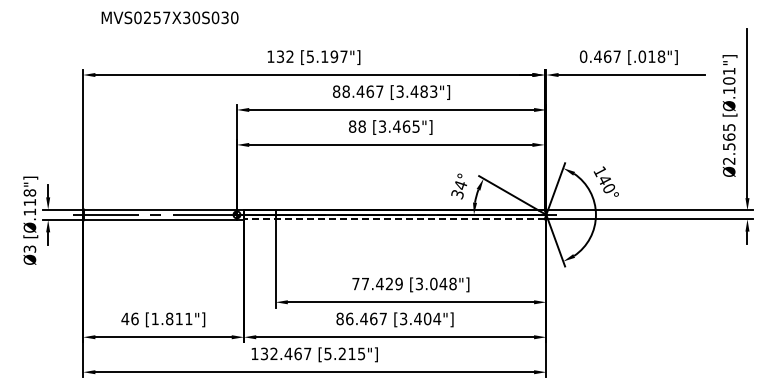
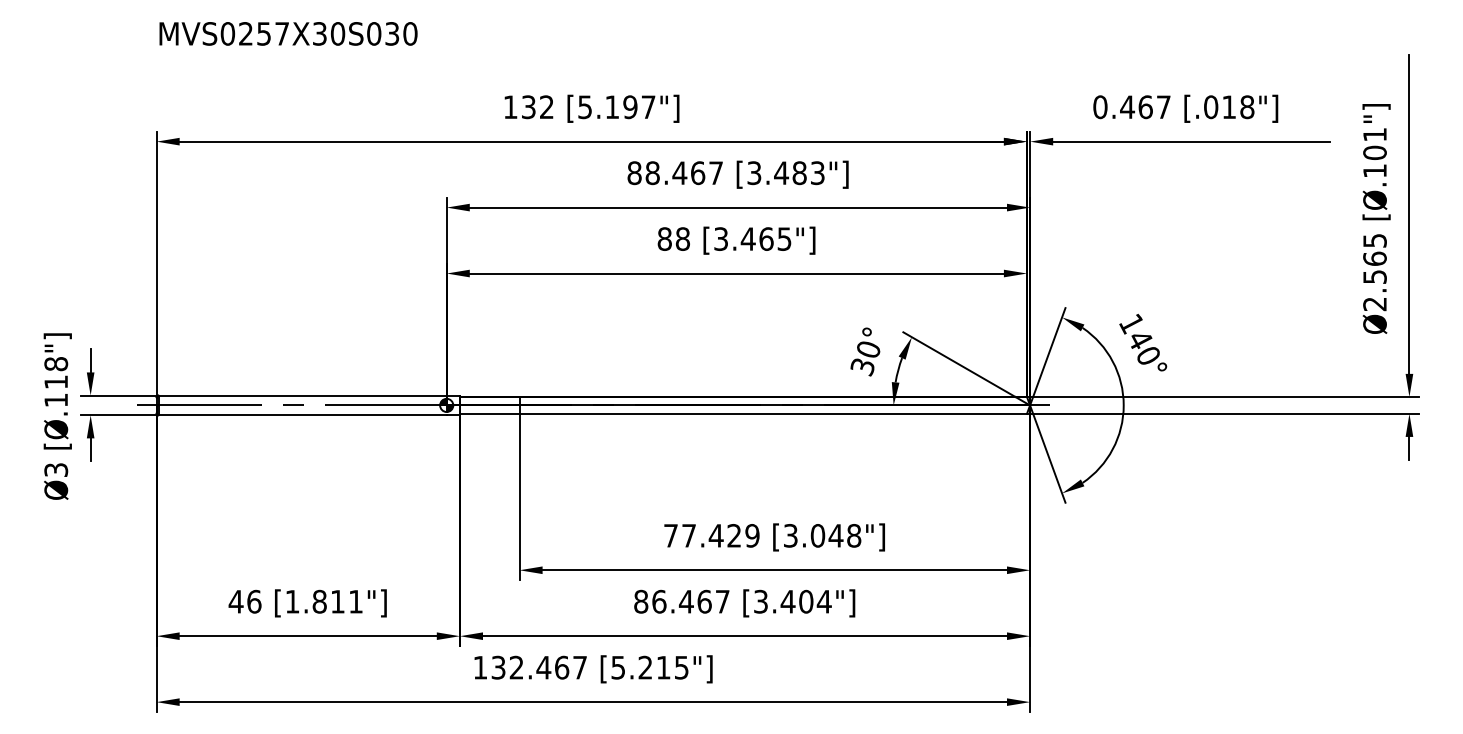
text: (169, 17) -> (287, 33), moved
text: (460, 185) -> (868, 350), 34° -> 30°
line: (393, 219) -> (741, 414), dashed -> solid

